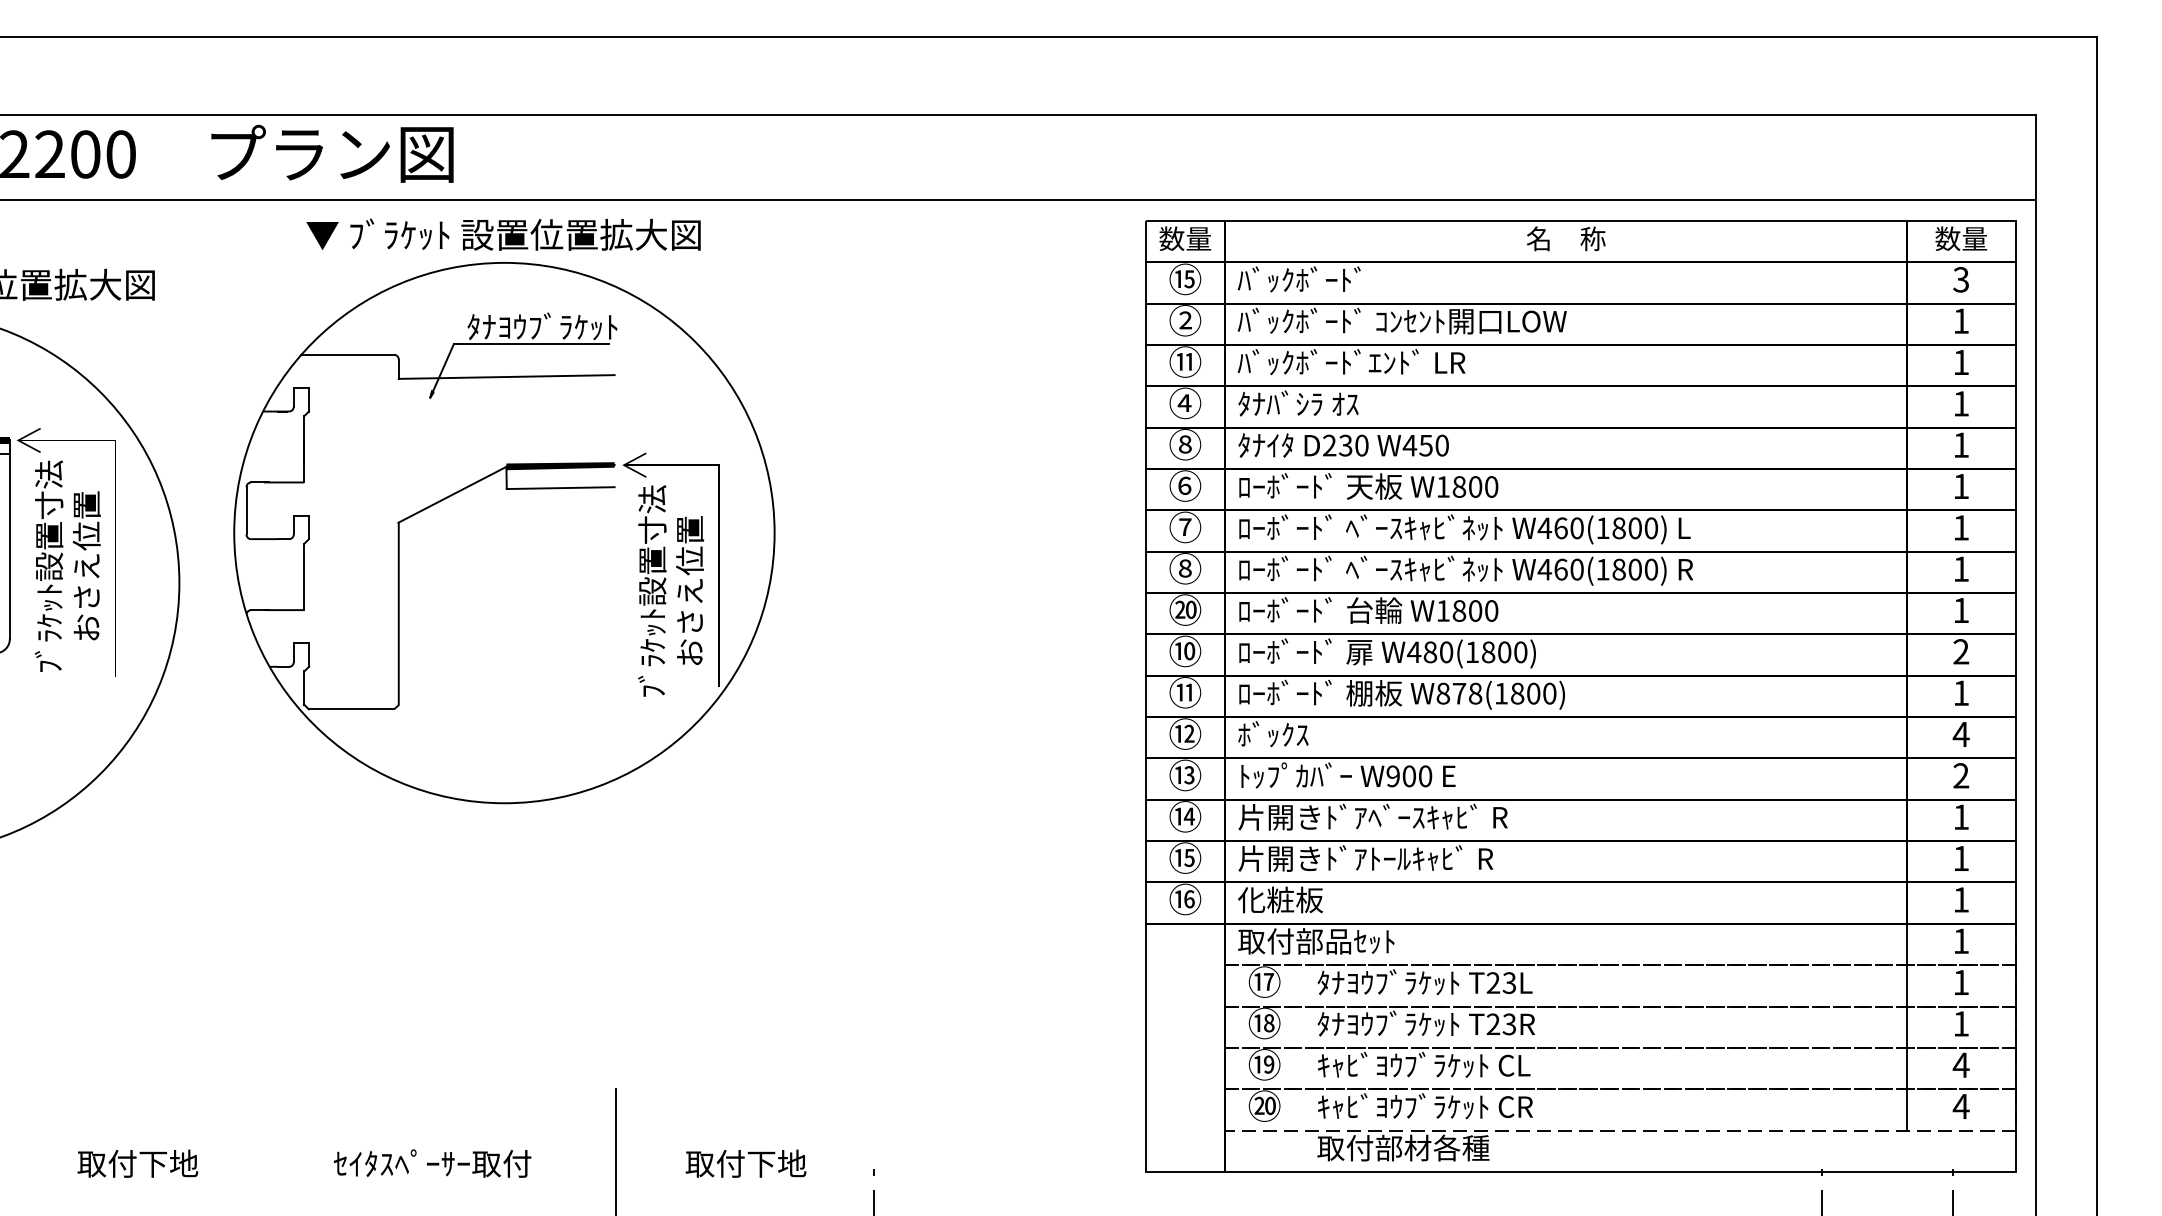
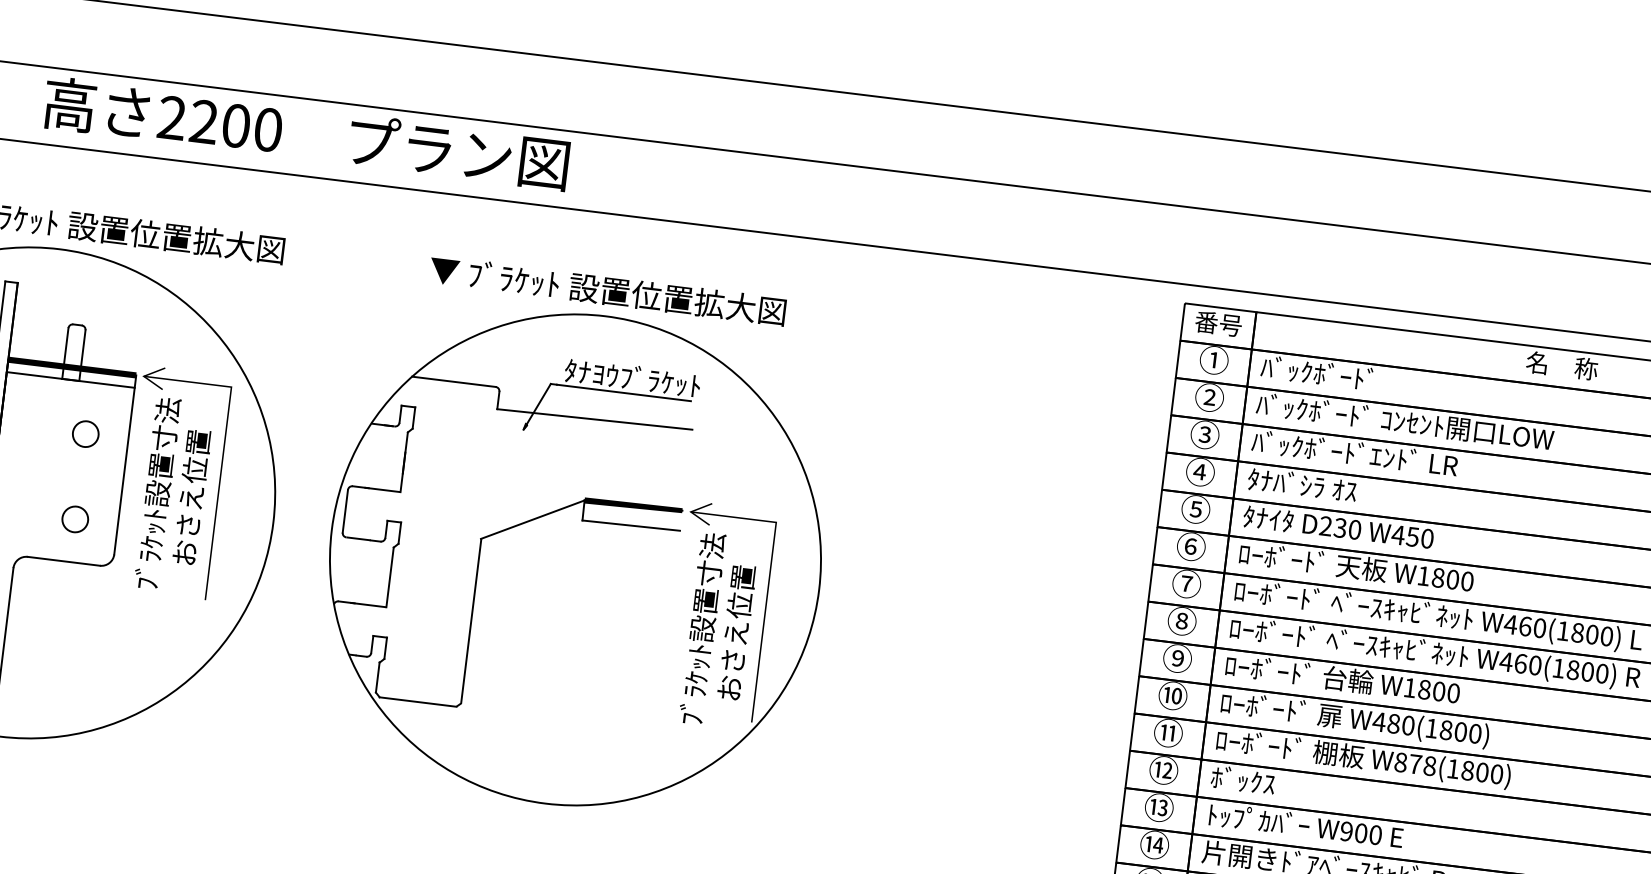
text: (1185, 238) -> (1218, 323), 数量 -> 番号
text: (1184, 279) -> (1213, 360), ⑮ -> ①
text: (1184, 361) -> (1204, 434), ⑪ -> ③
text: (1185, 444) -> (1196, 509), ⑧ -> ⑤
part: (504, 511) -> (577, 540), moved
text: (1185, 609) -> (1177, 658), ⑳ -> ⑨

